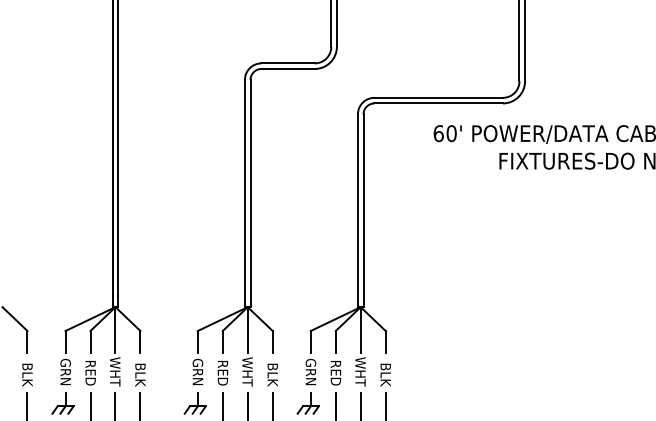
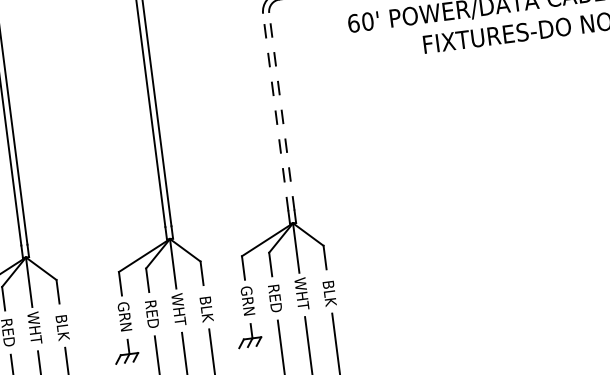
line: (357, 205) -> (275, 113), solid -> dashed
line: (363, 205) -> (281, 112), solid -> dashed

